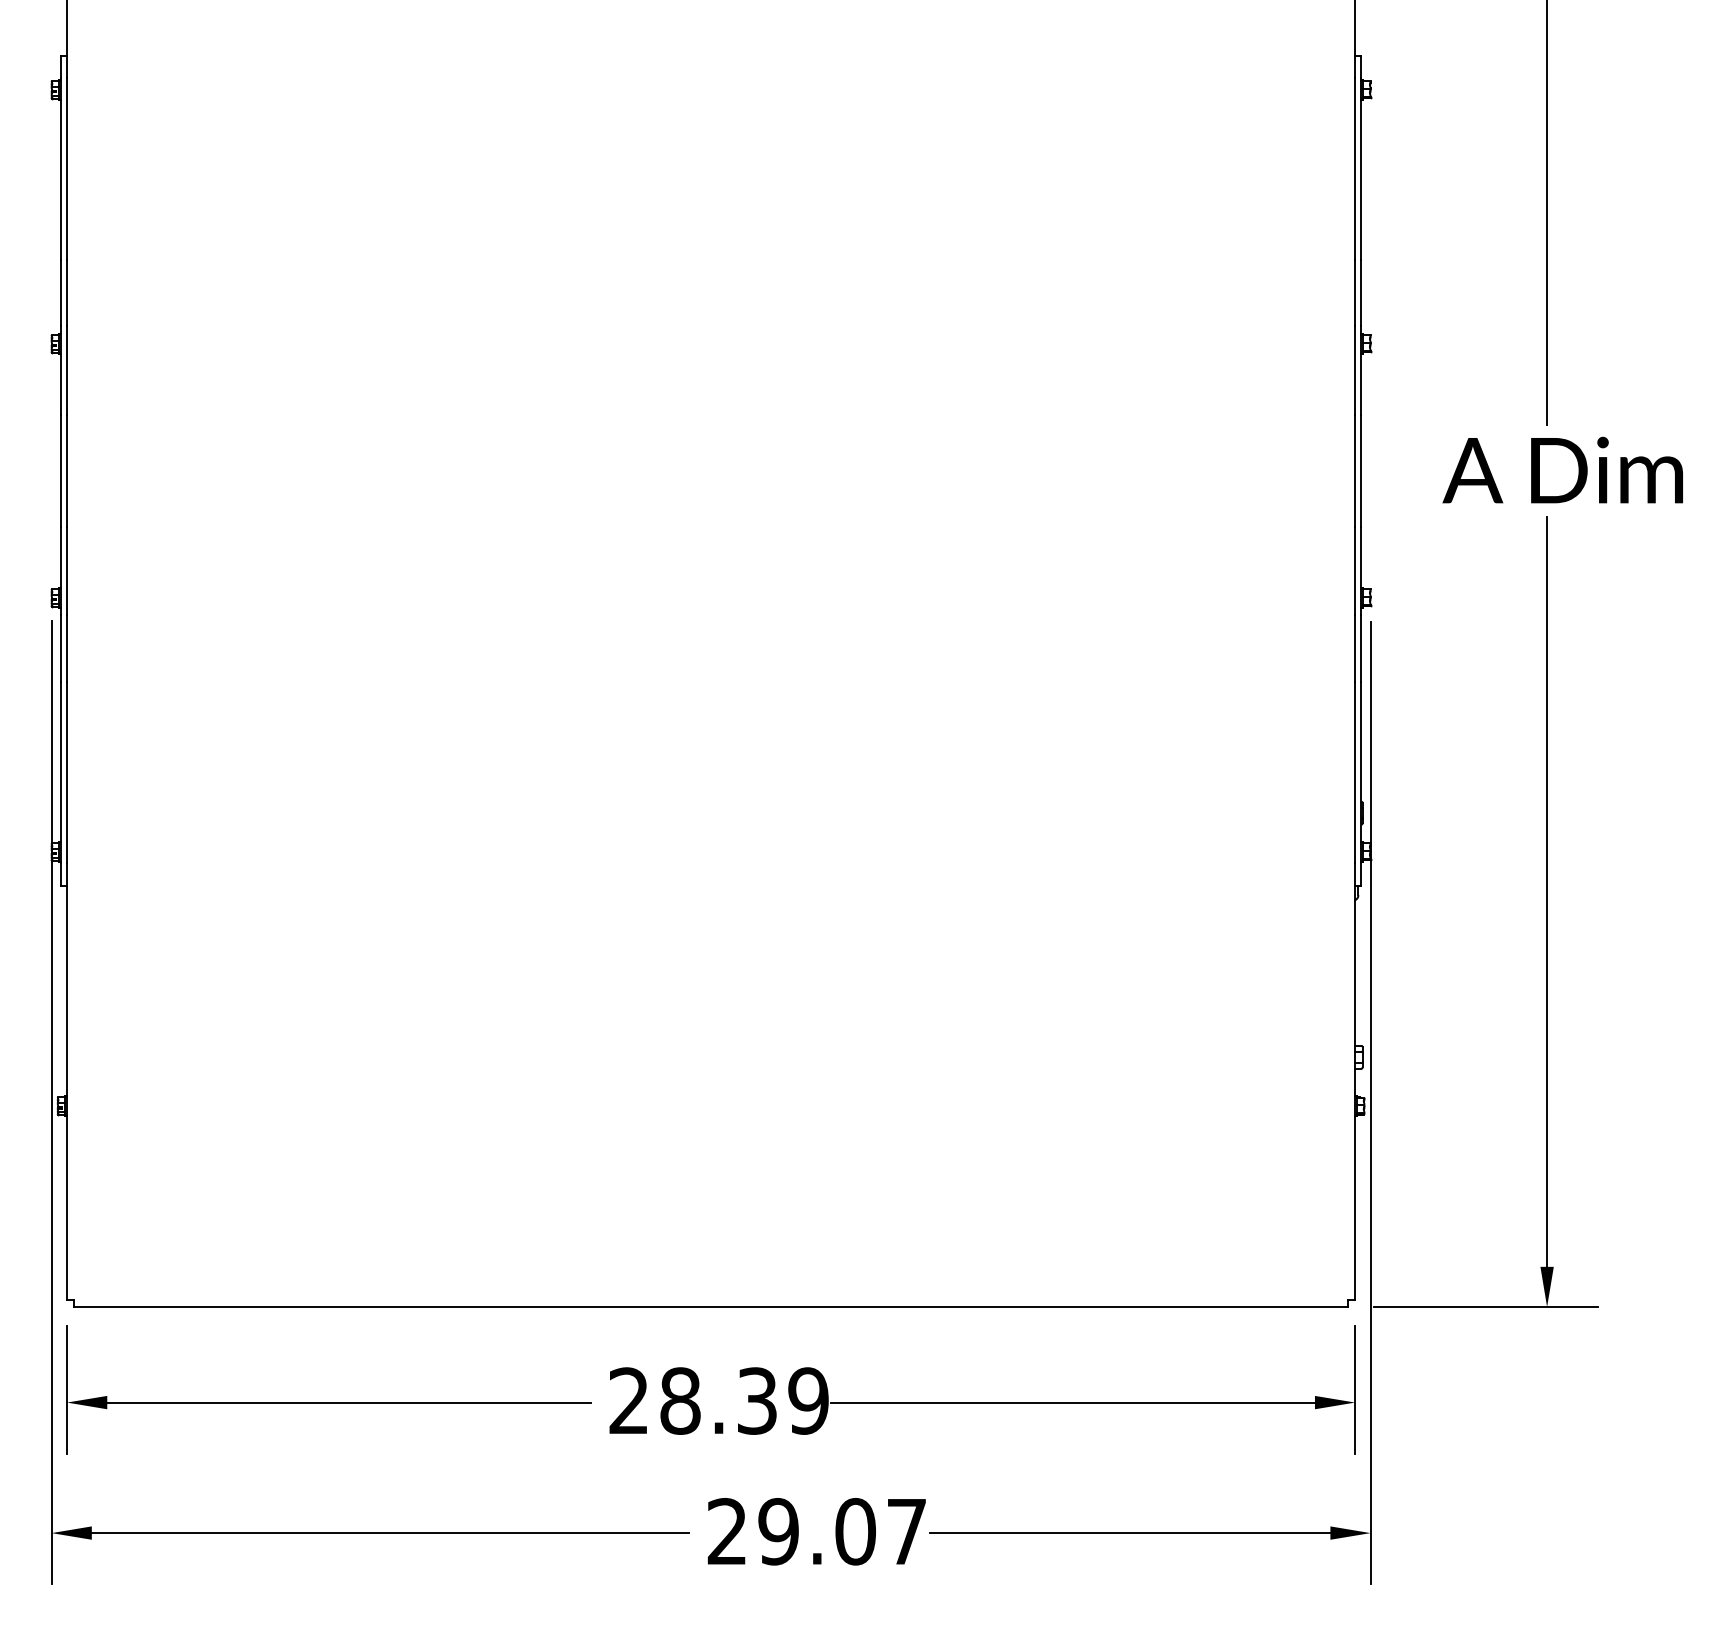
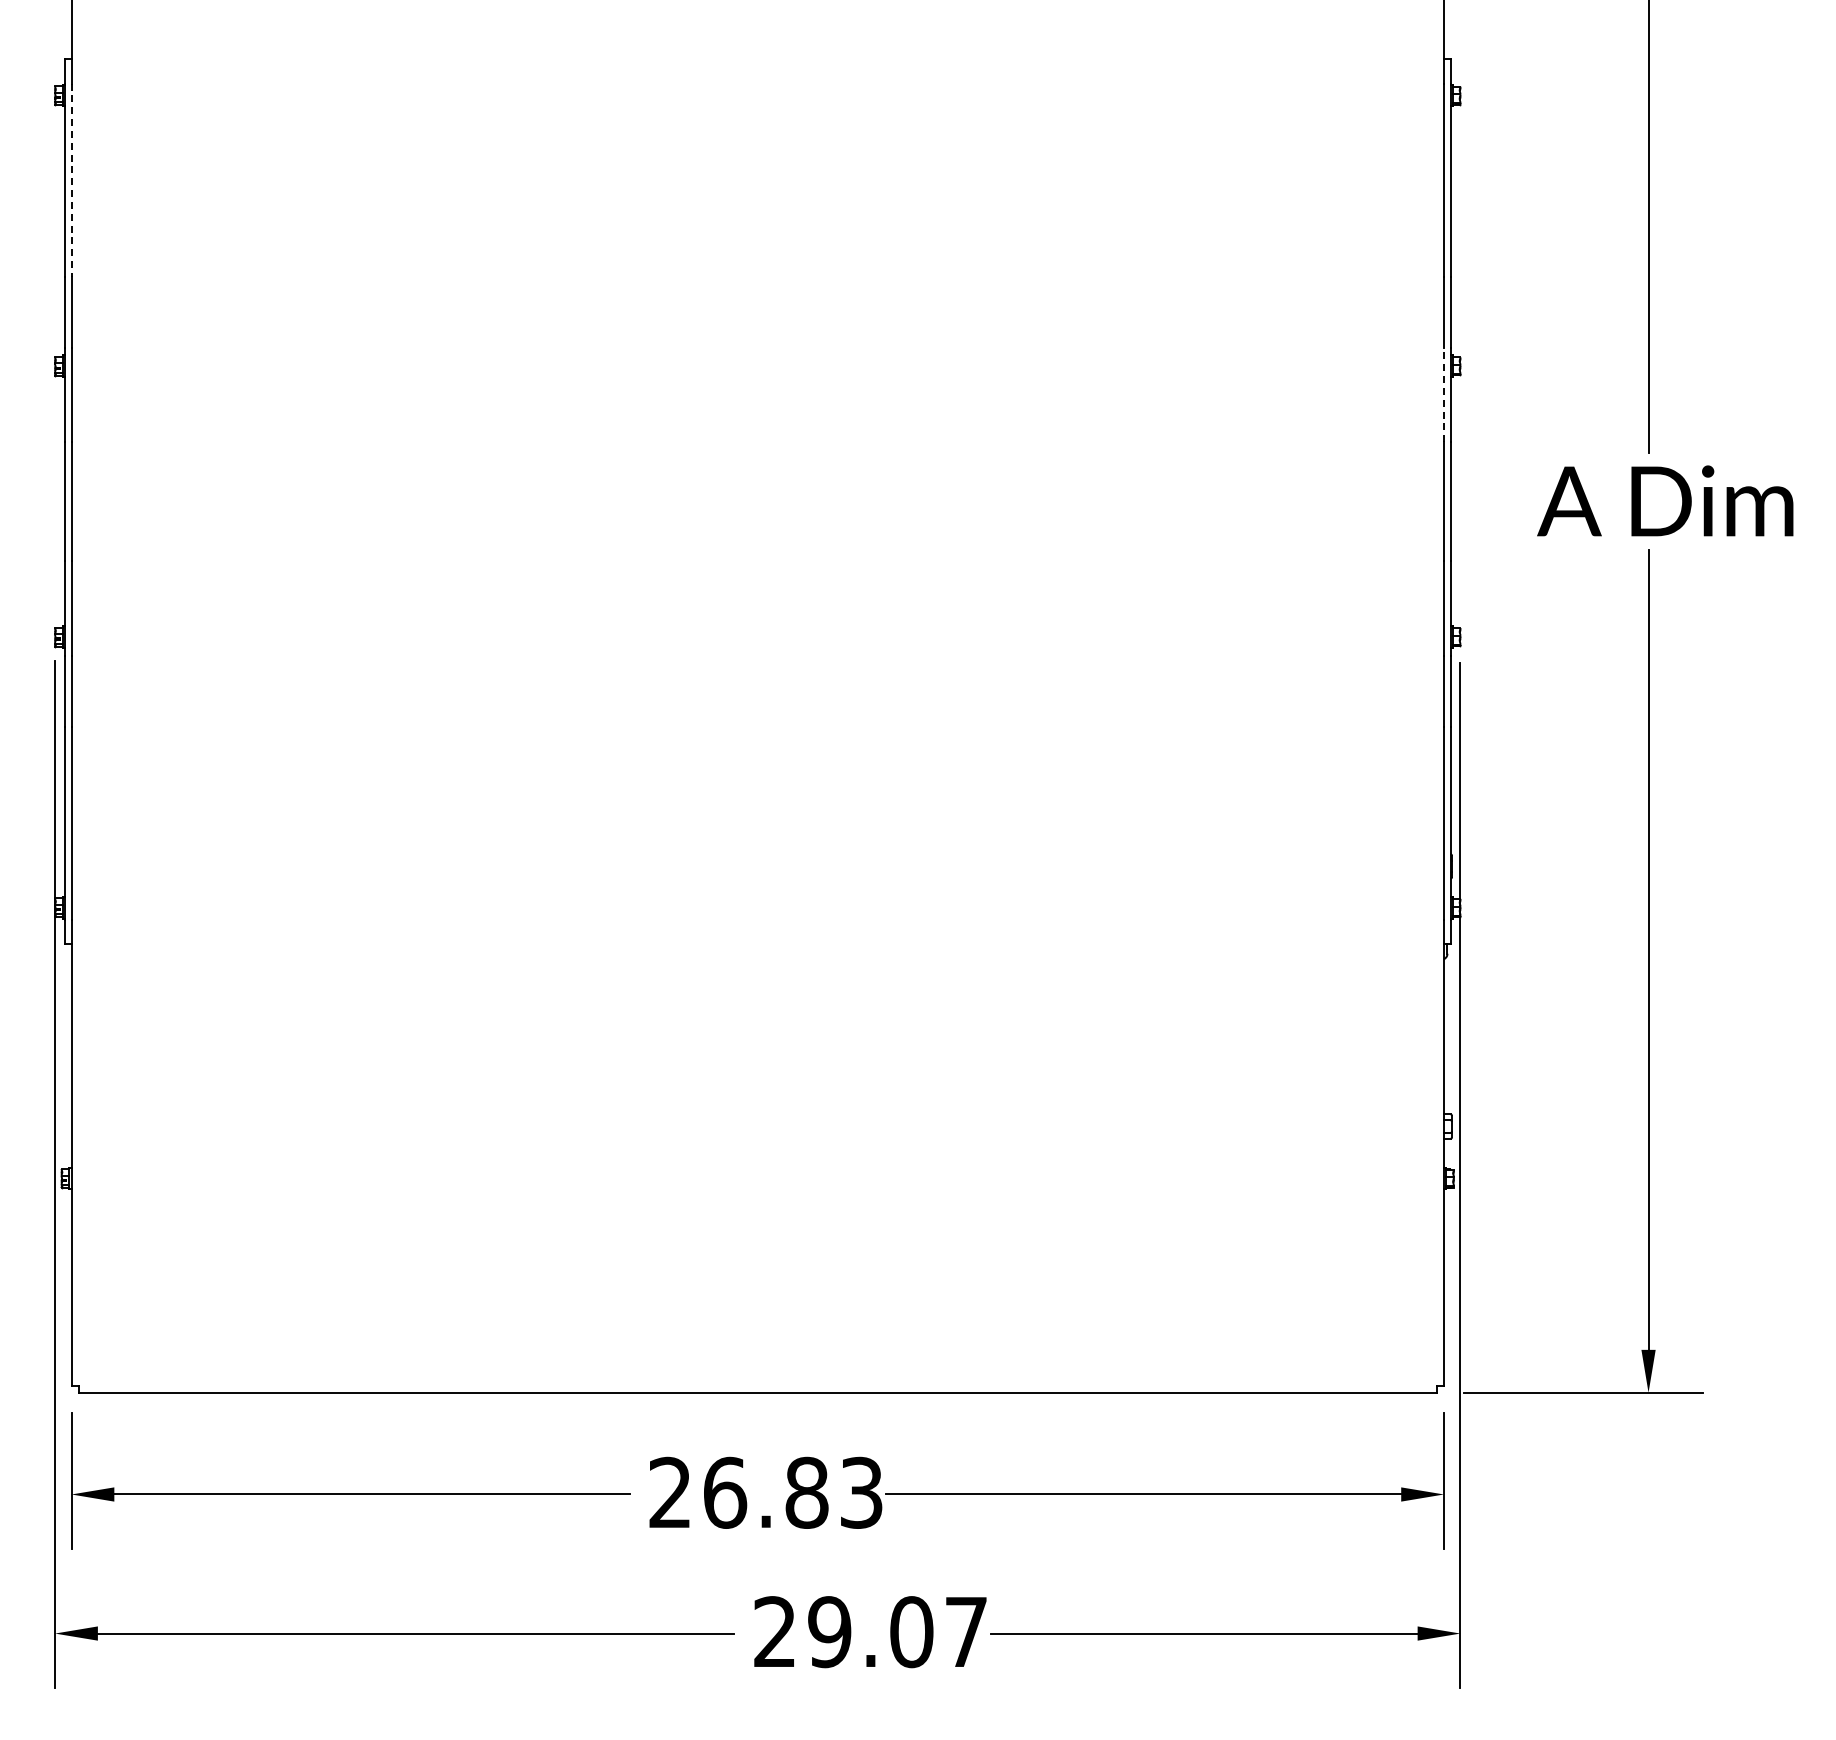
line: (67, 169) -> (71, 180), solid -> dashed
line: (1355, 370) -> (1444, 394), solid -> dashed
text: (744, 1400) -> (793, 1492), 28.39 -> 26.83

